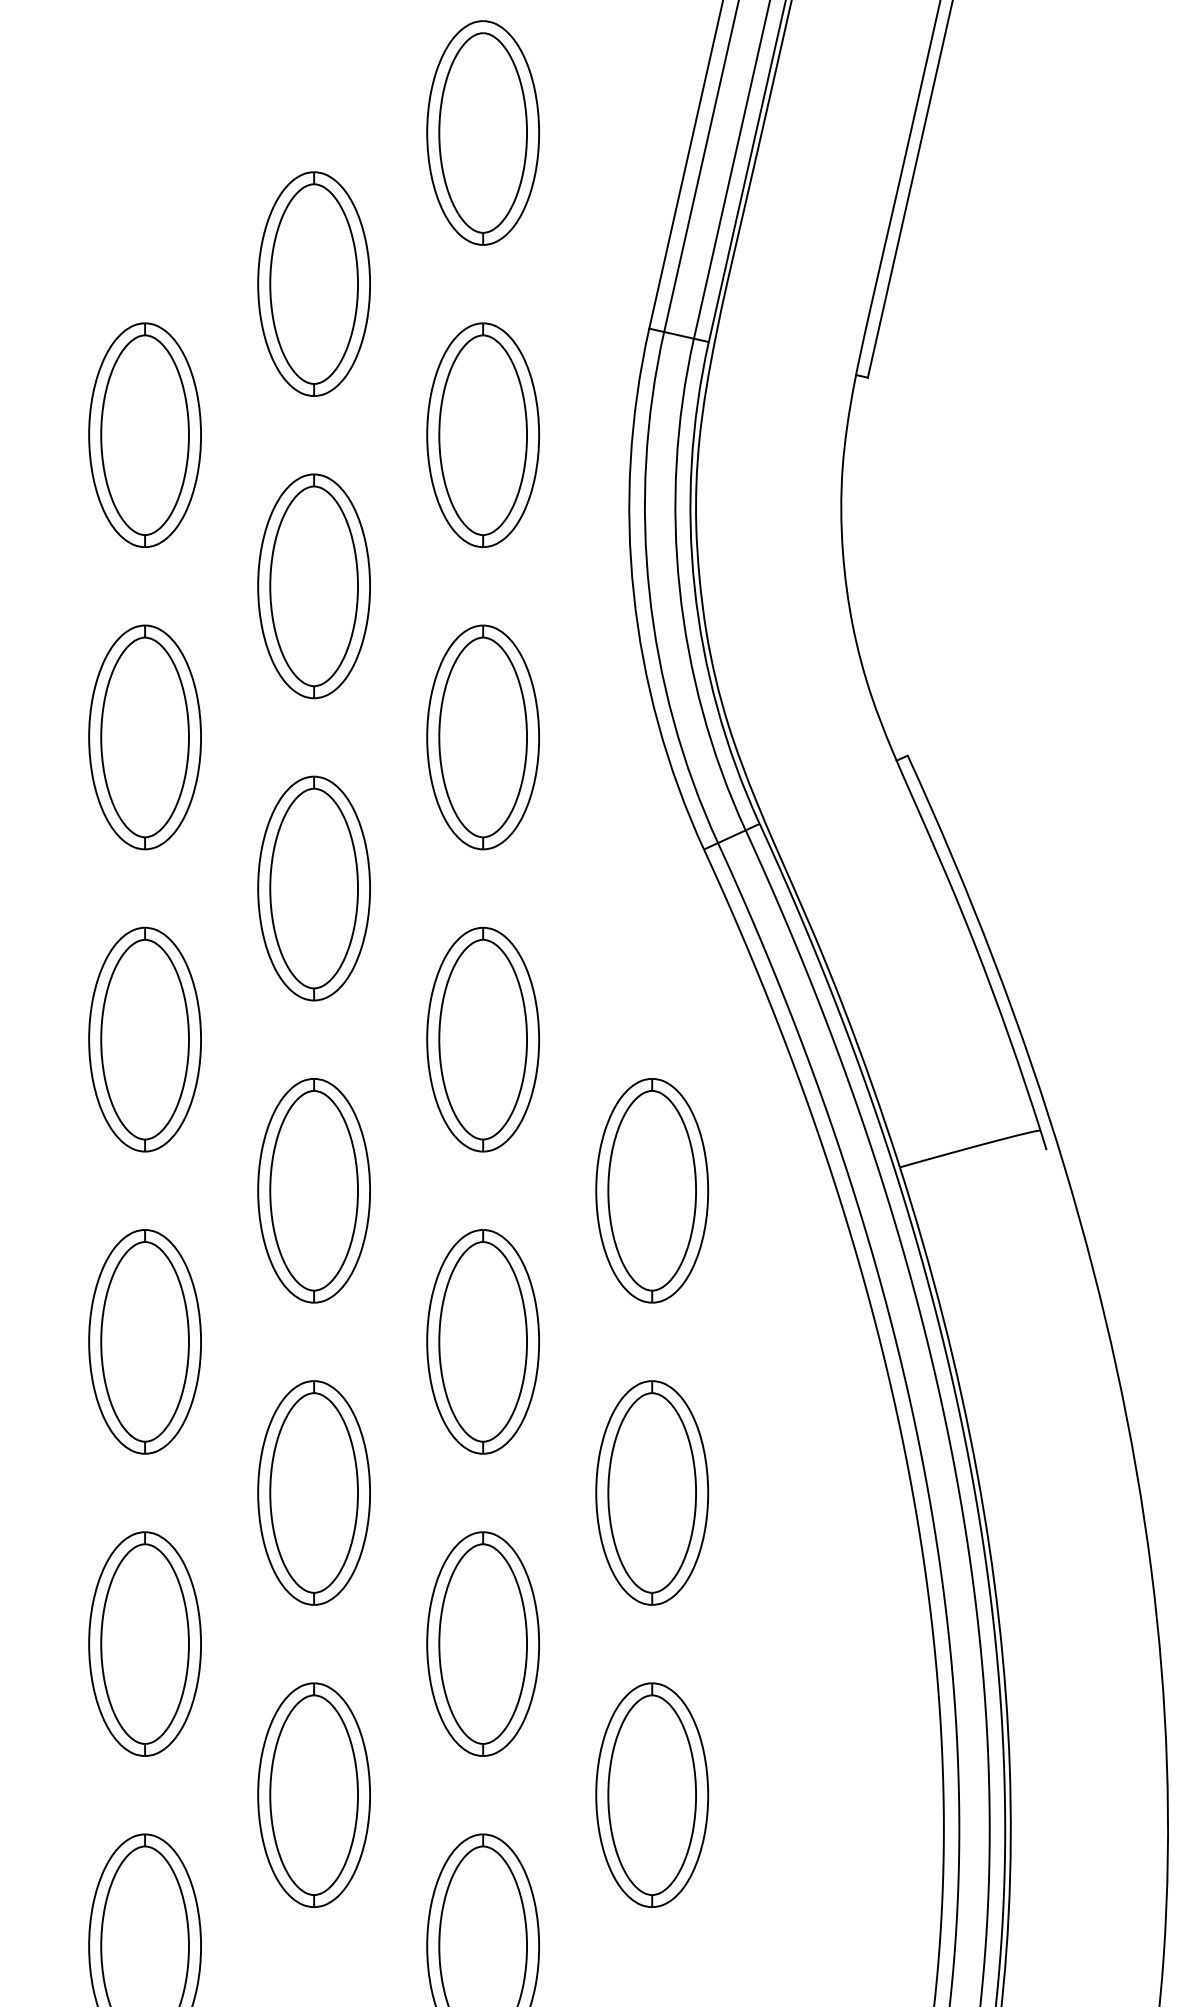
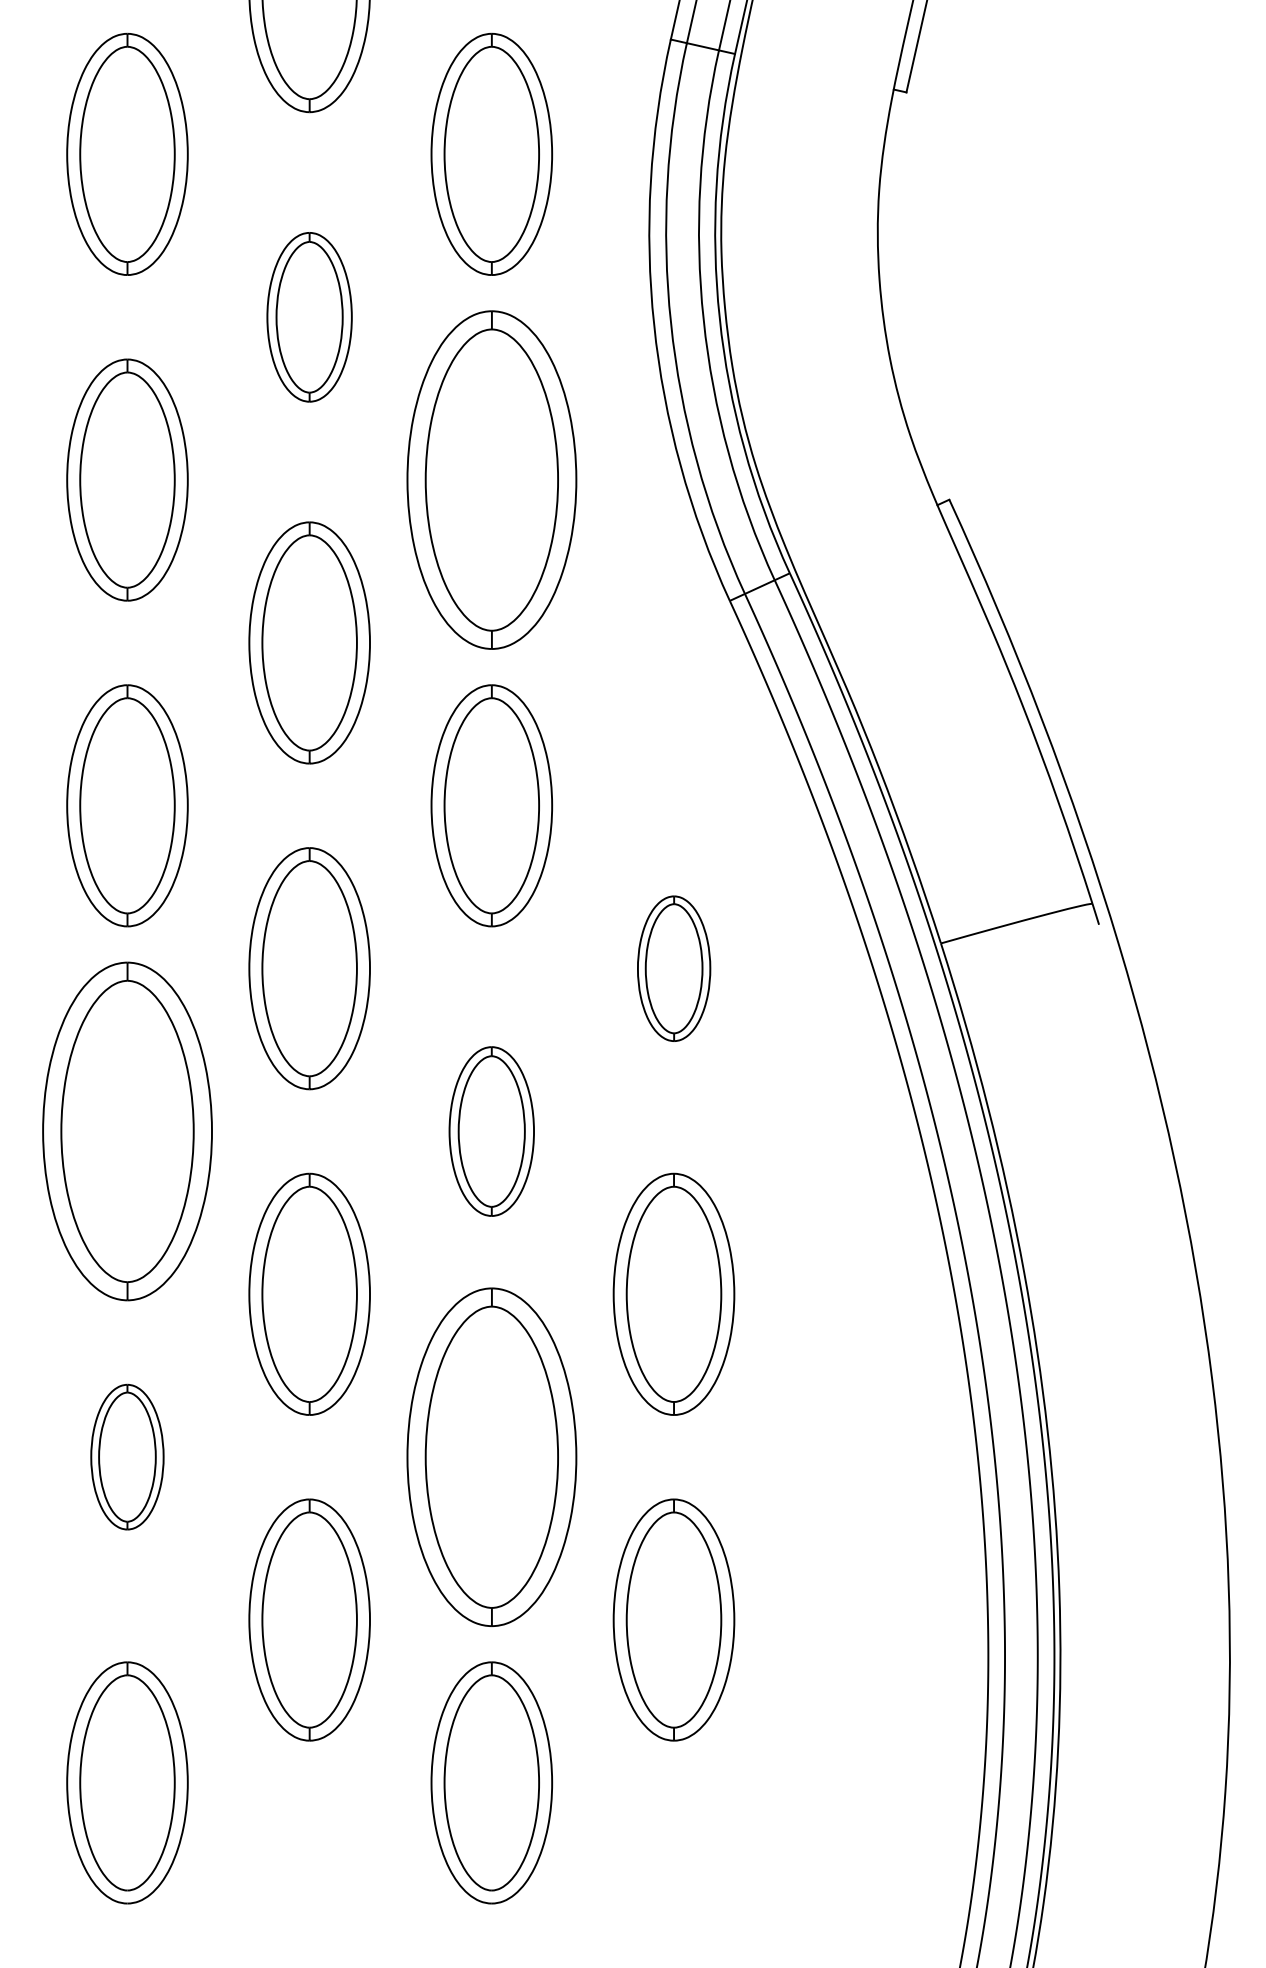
part: (313, 586) -> (308, 317), size x0.7
part: (482, 737) -> (491, 480), size x1.4
part: (652, 1190) -> (674, 968), size x0.6
part: (144, 1341) -> (126, 1131), size x1.4
part: (482, 1341) -> (491, 1131), size x0.7
part: (144, 1643) -> (126, 1456), size x0.6
part: (482, 1643) -> (491, 1456), size x1.4

